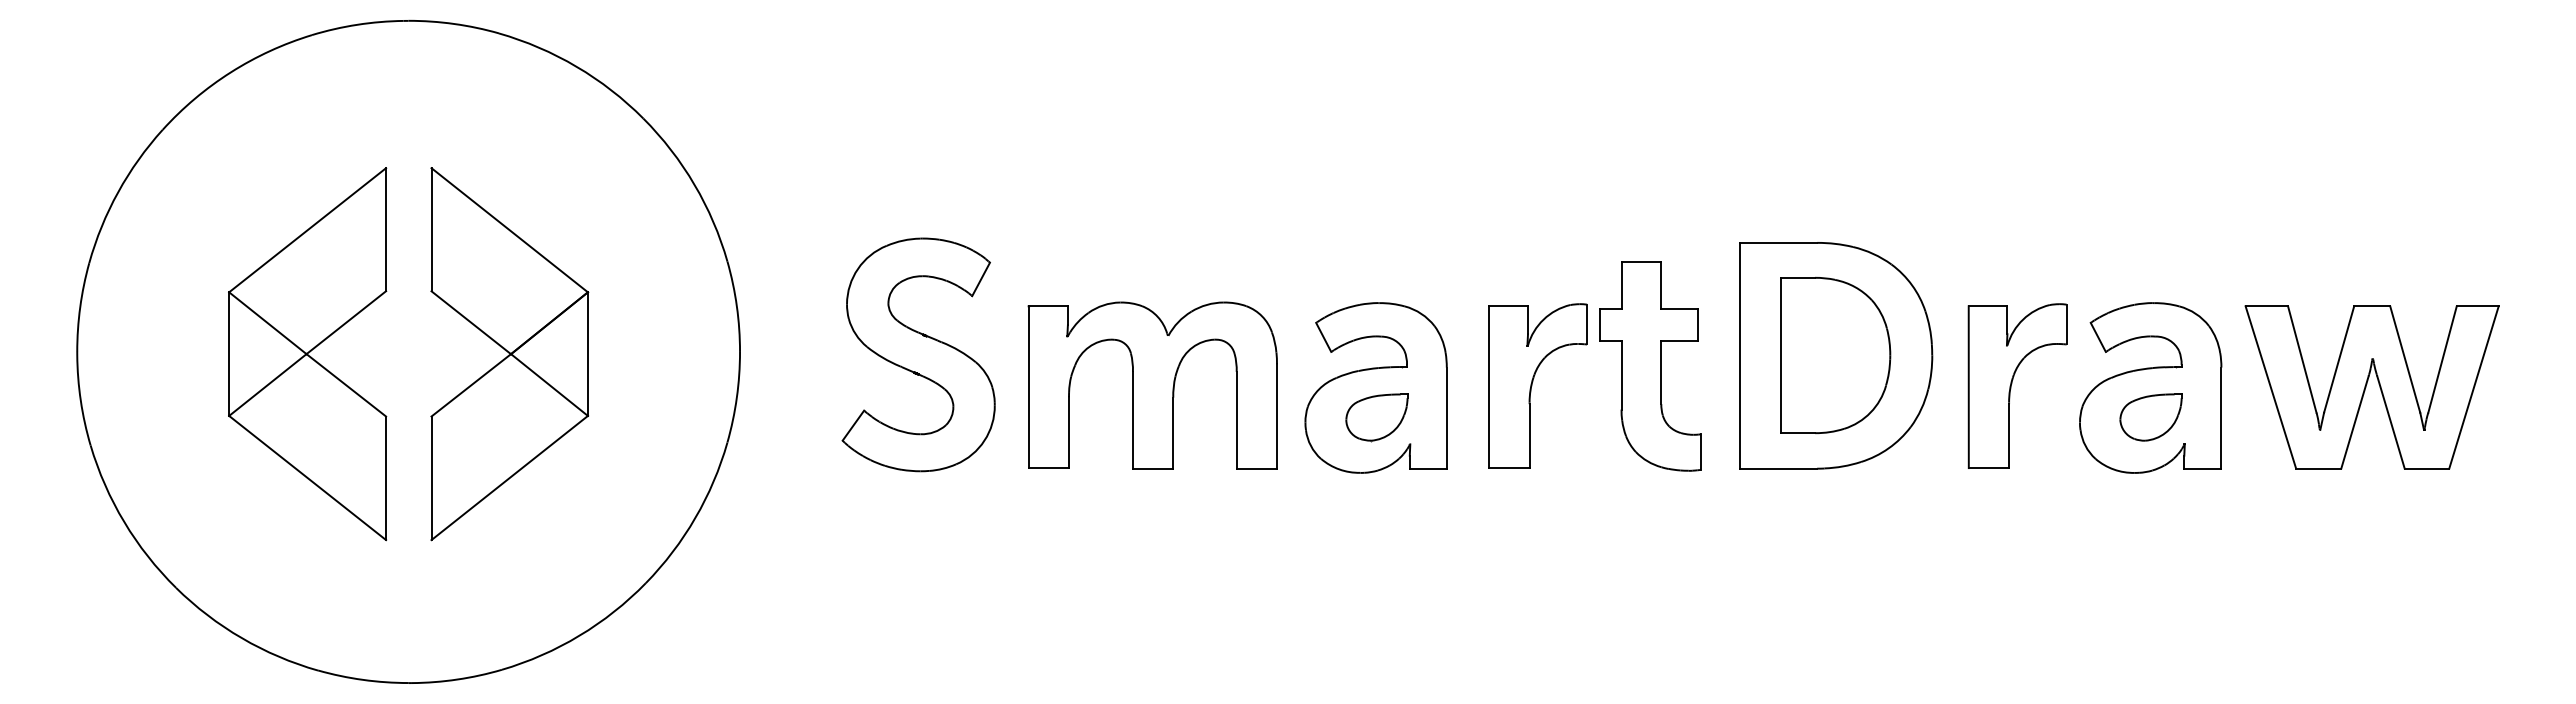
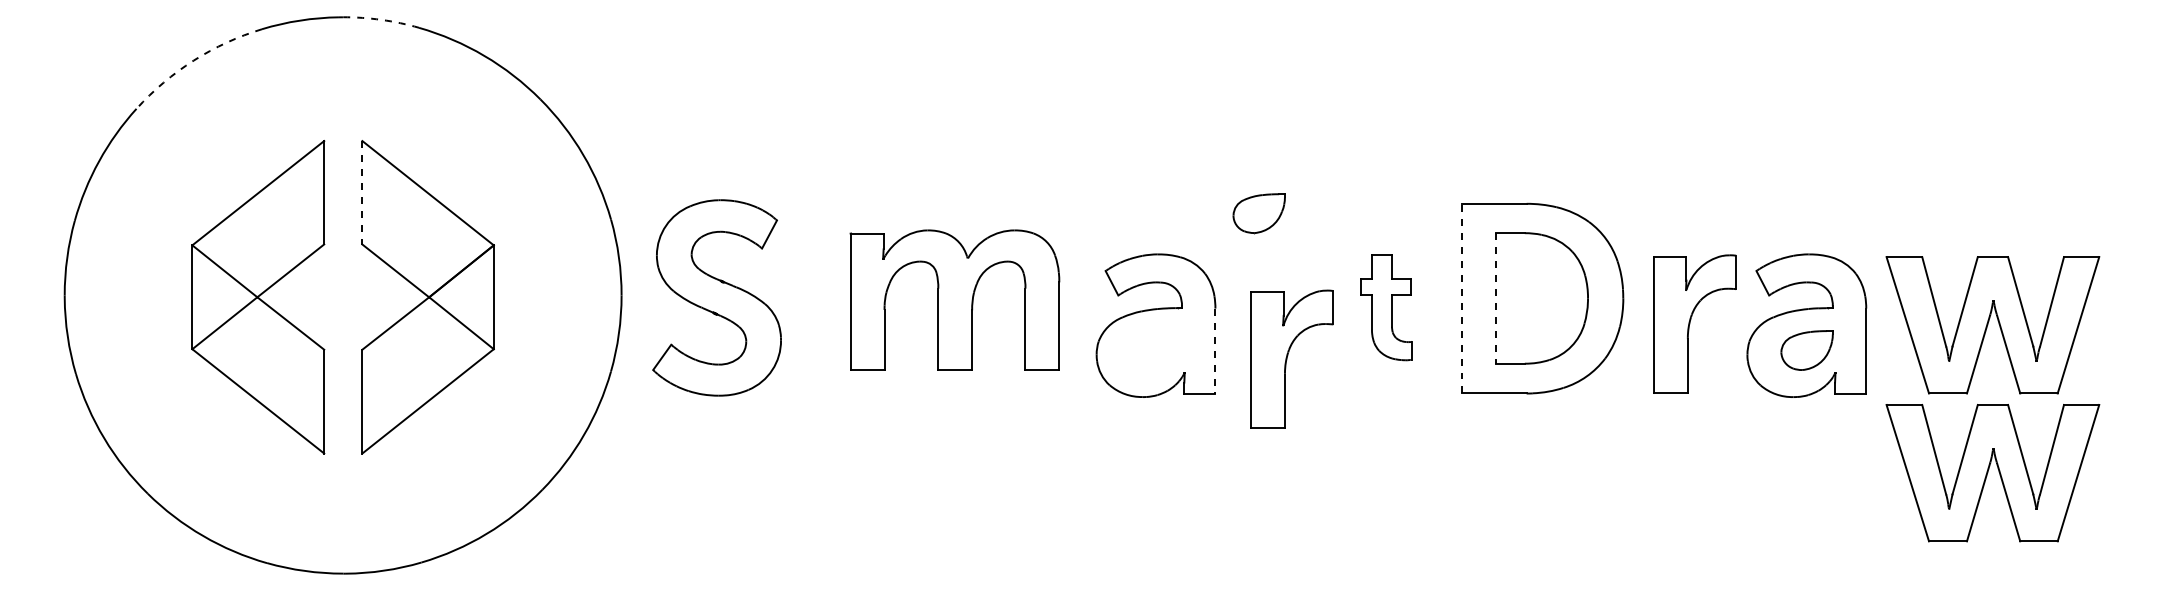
arc: (454, 23) -> (381, 19), solid -> dashed
arc: (230, 72) -> (193, 60), solid -> dashed
line: (431, 229) -> (362, 192), solid -> dashed
part: (918, 354) -> (716, 297), moved
line: (1740, 355) -> (1462, 298), solid -> dashed
line: (1781, 355) -> (1496, 298), solid -> dashed
part: (1650, 366) -> (1386, 307), size x0.6
part: (1152, 385) -> (954, 300), moved
part: (1537, 385) -> (1291, 358), moved
part: (1376, 417) -> (1258, 213), moved
line: (1446, 418) -> (1215, 351), solid -> dashed
part: (2371, 563) -> (1992, 473), added

